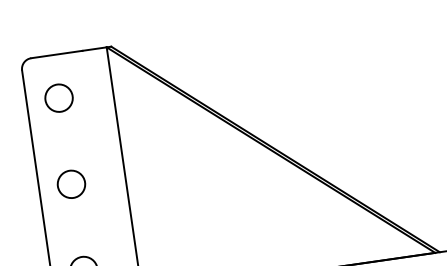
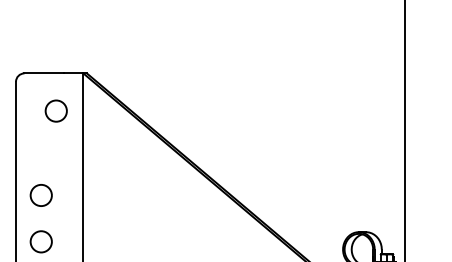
circle: (57, 97) -> (55, 110), moved
circle: (70, 184) -> (40, 195), moved

